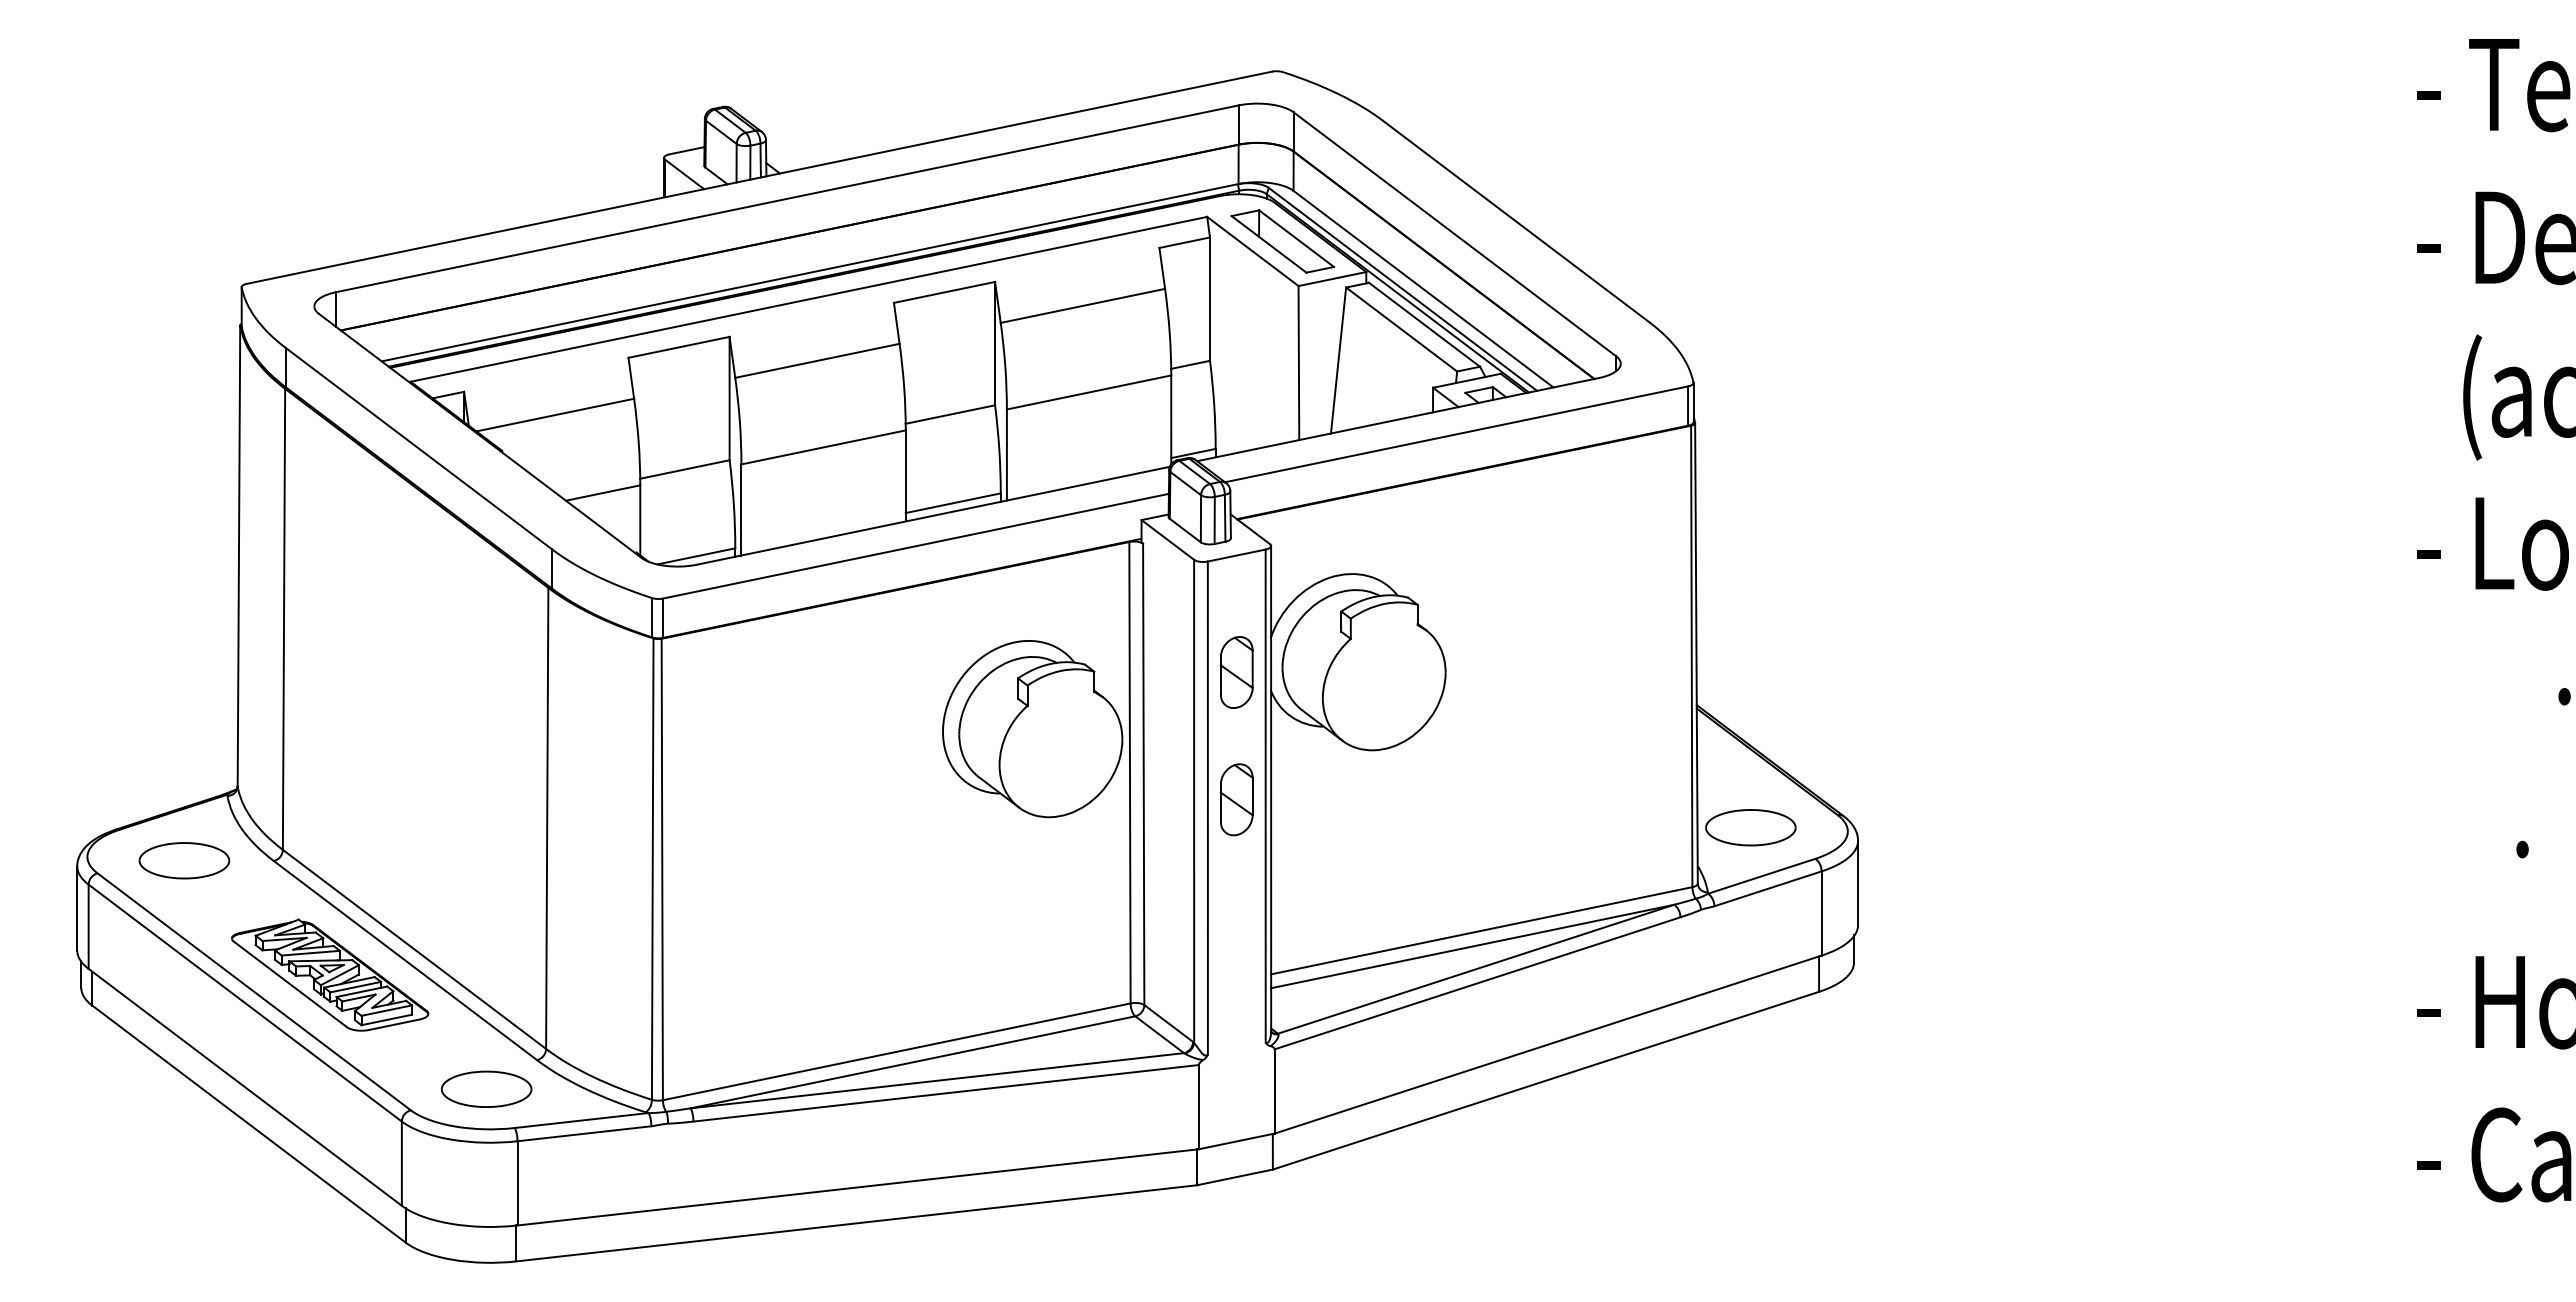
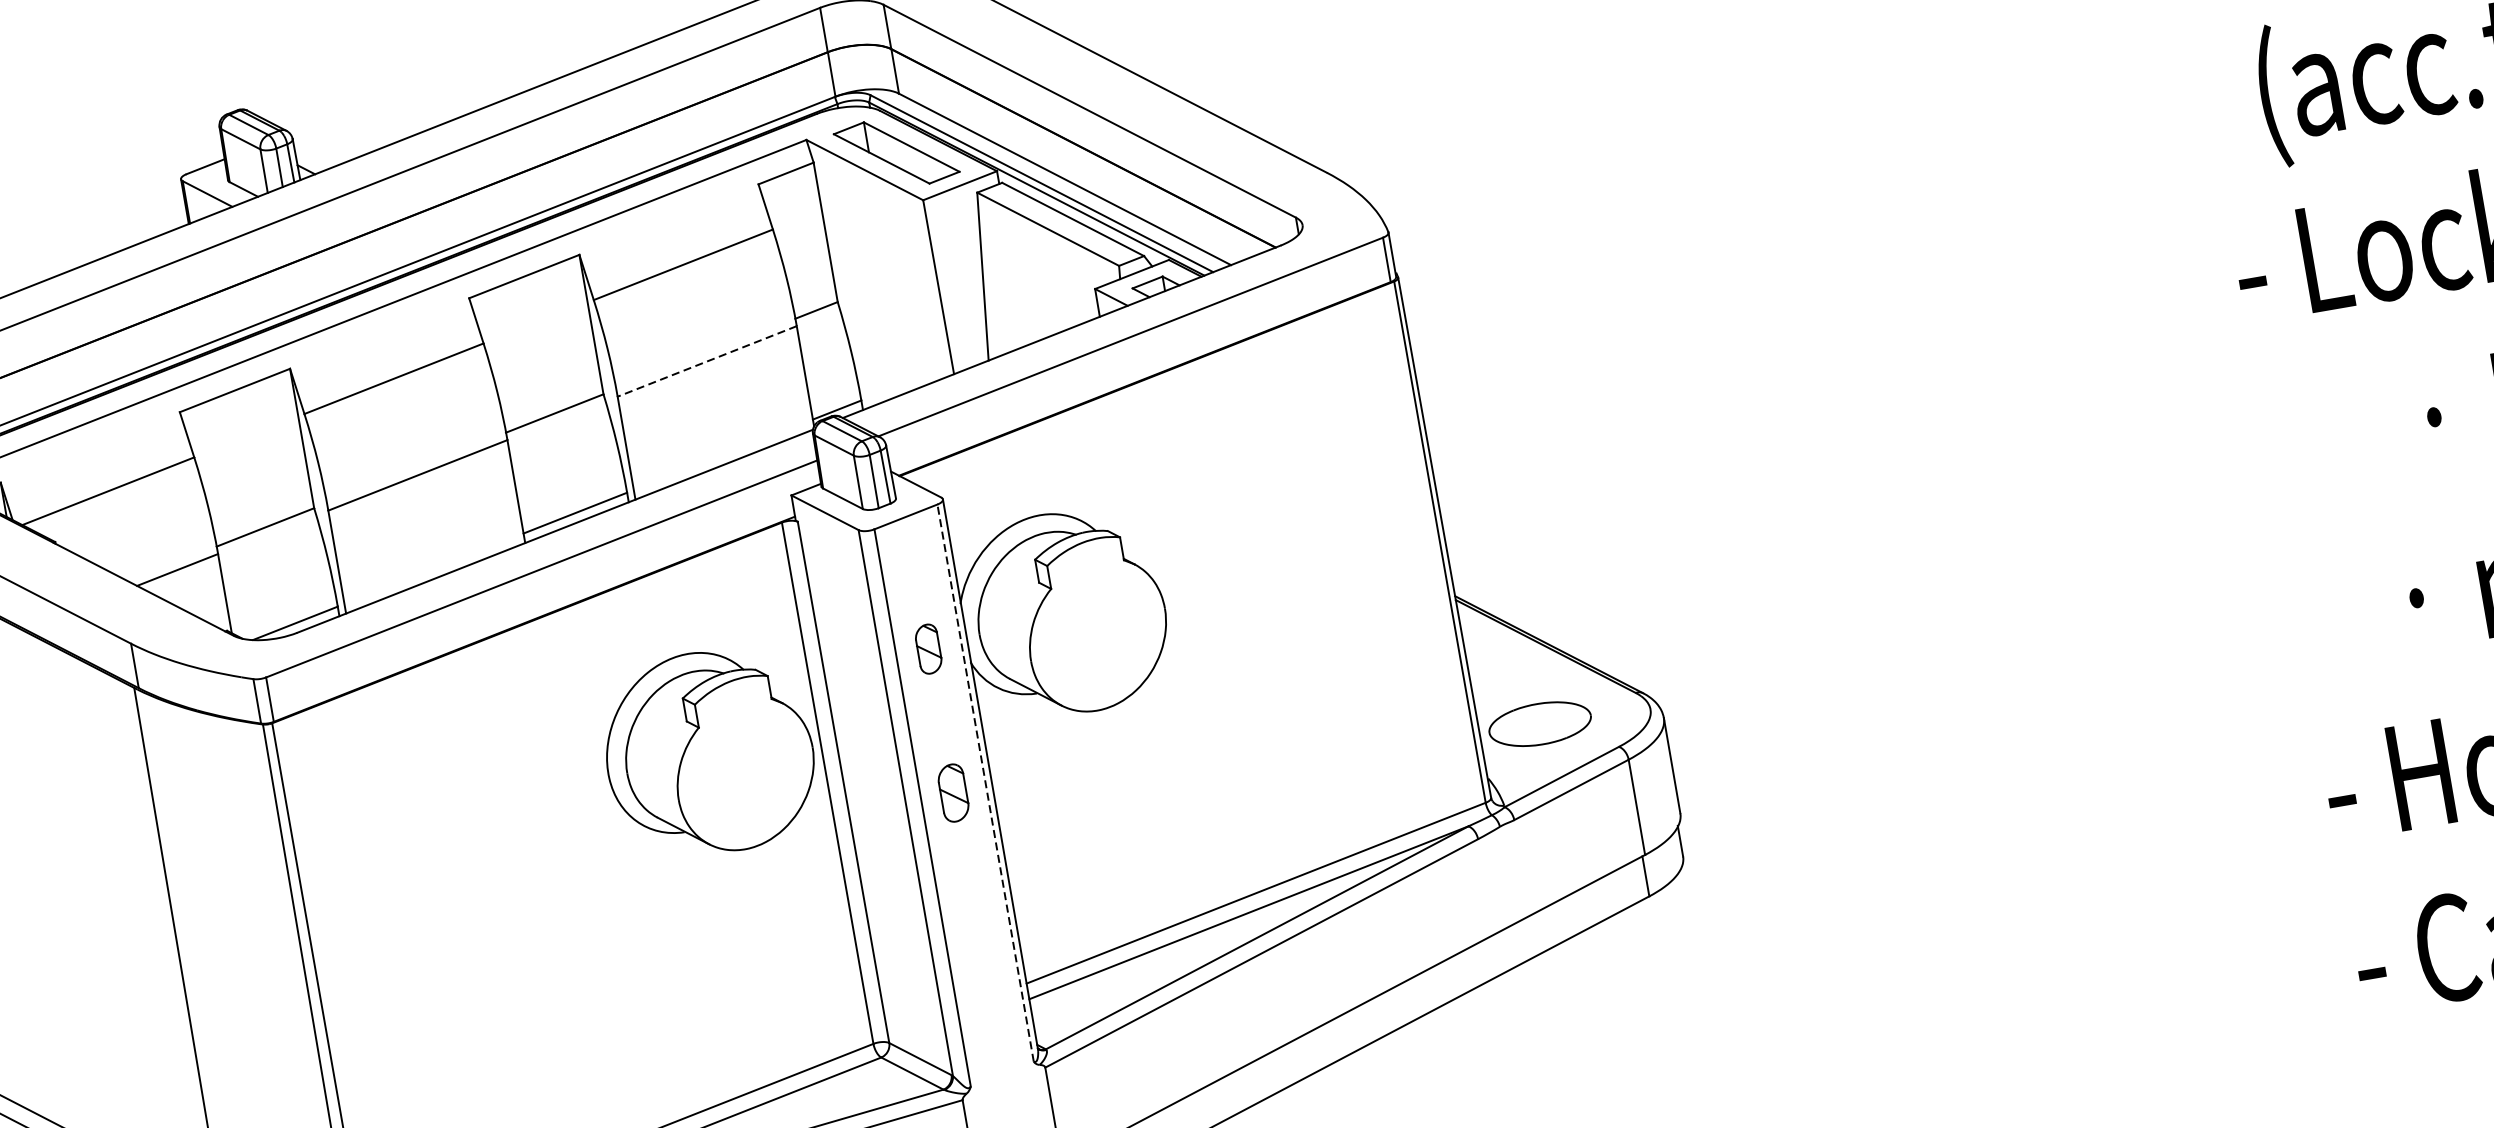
line: (1089, 392) -> (707, 361), solid -> dashed
part: (1236, 672) -> (928, 649), size x0.6
line: (1265, 795) -> (985, 782), solid -> dashed
part: (1236, 799) -> (953, 792), size x0.7

